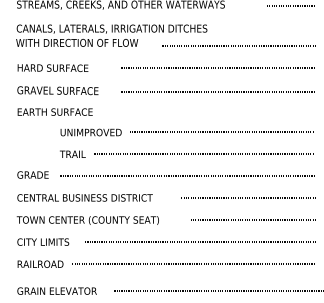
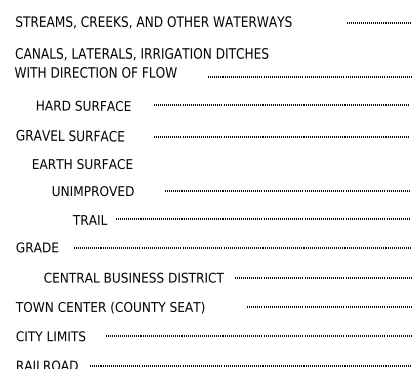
text: (52, 68) -> (82, 106), moved
text: (54, 111) -> (81, 163), moved
text: (90, 132) -> (92, 191), moved
text: (84, 197) -> (133, 277), moved

